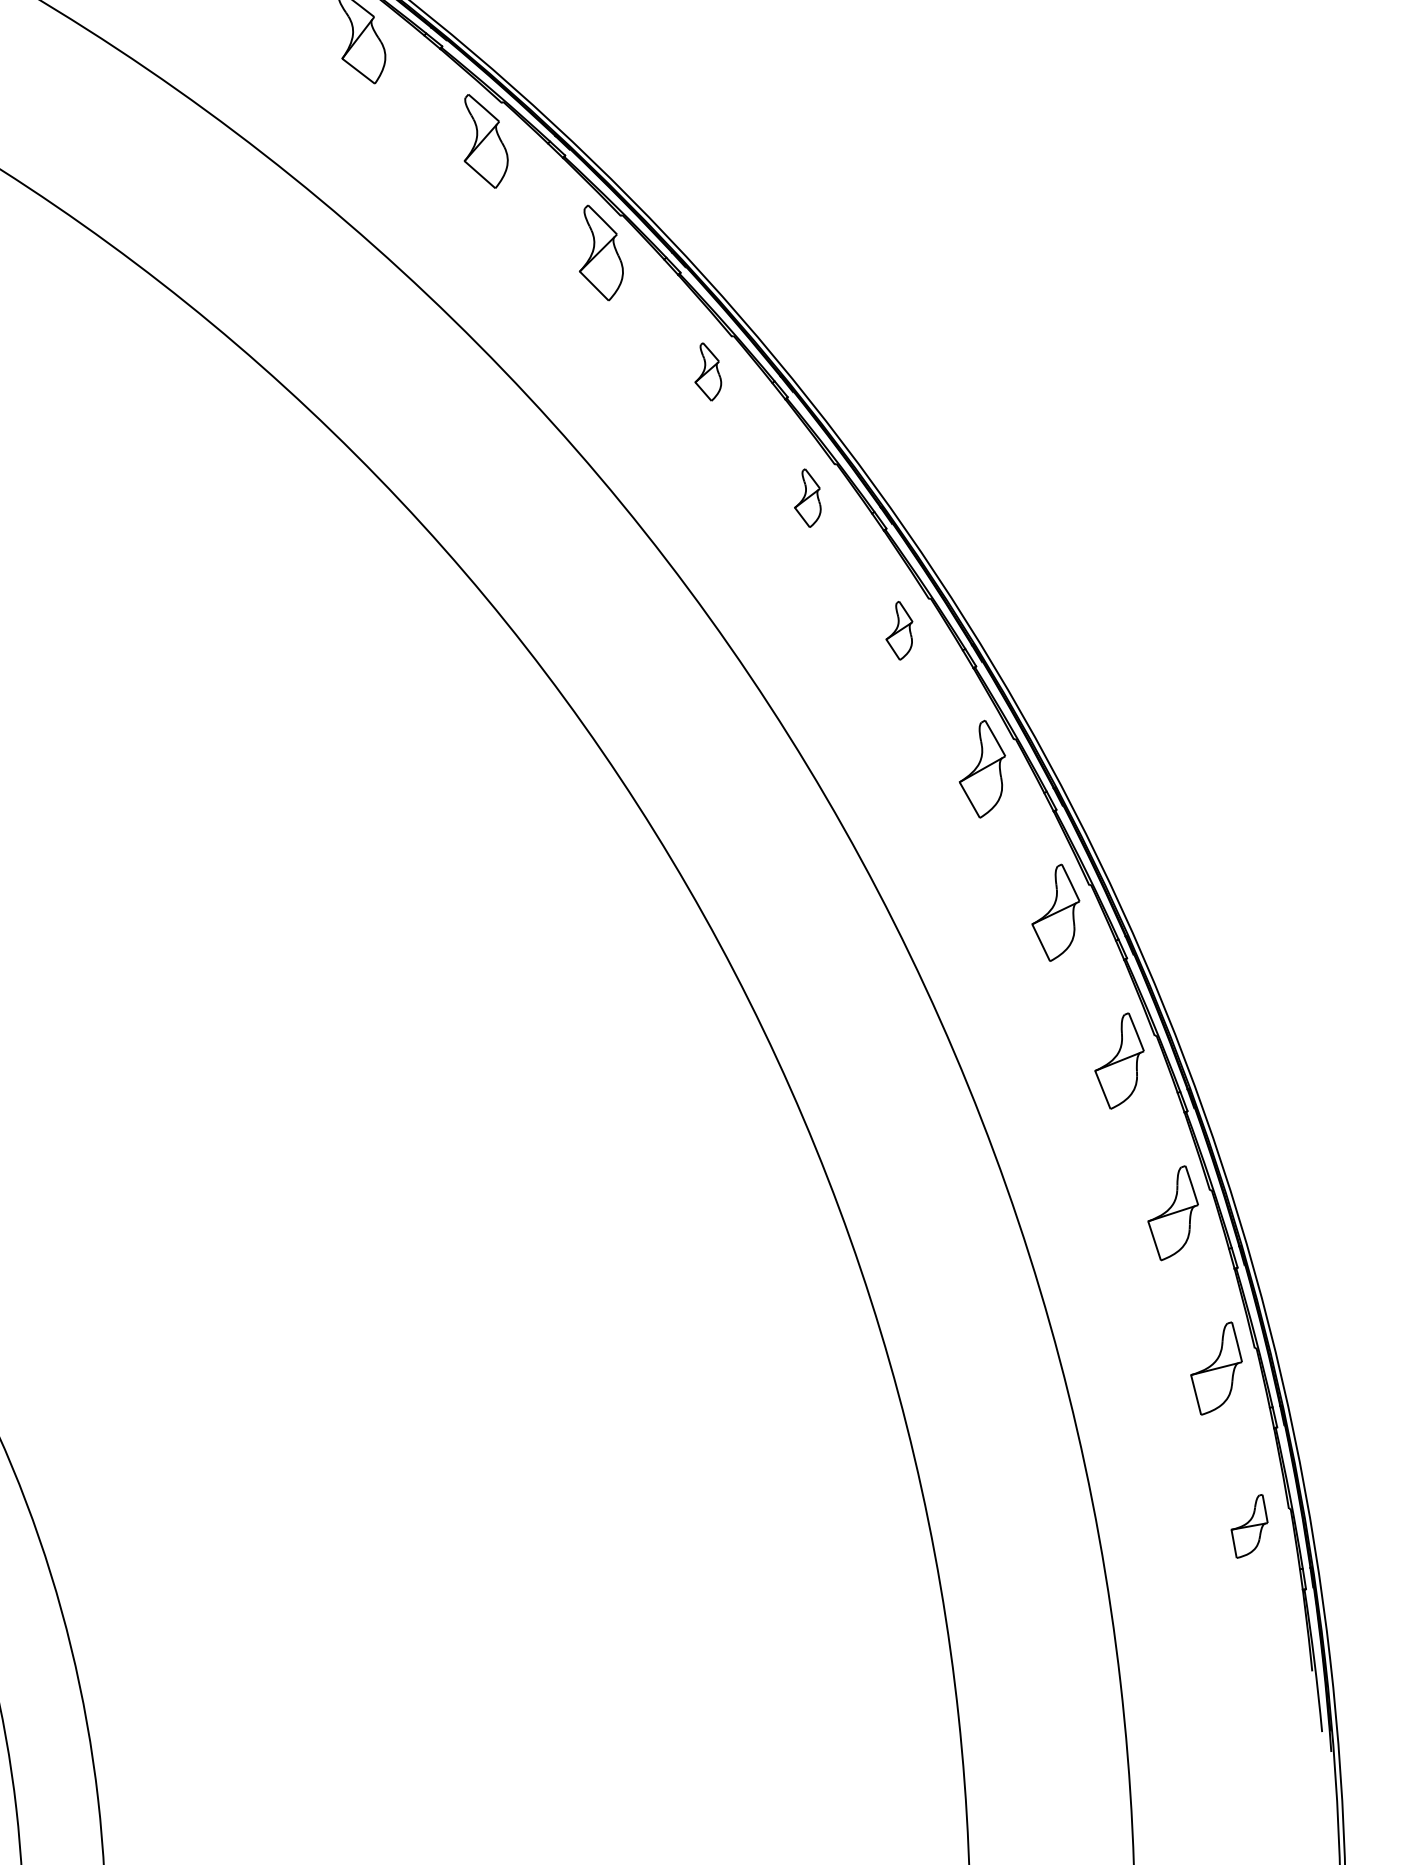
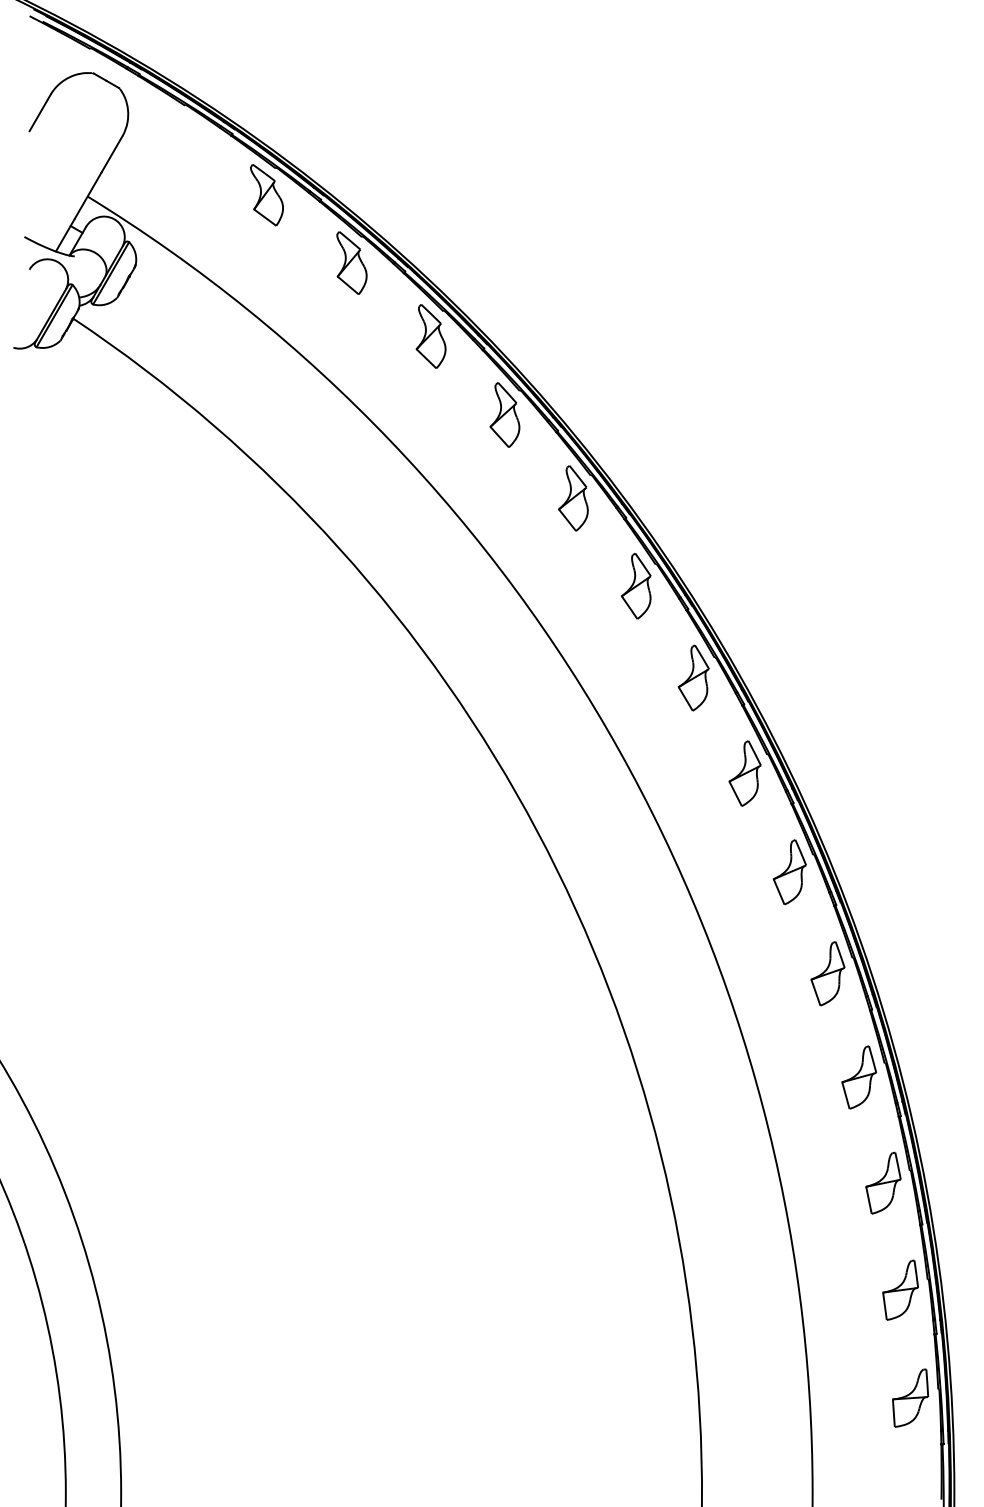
part: (707, 371) -> (636, 585), size x1.67
part: (807, 497) -> (693, 677), size x1.67
part: (898, 630) -> (744, 773), size x1.67
part: (1249, 1525) -> (910, 1397), size x1.43

